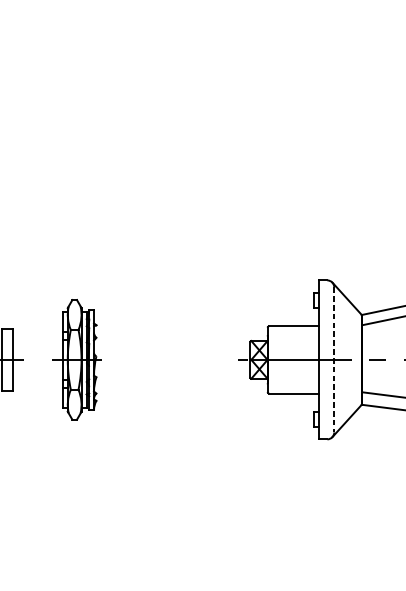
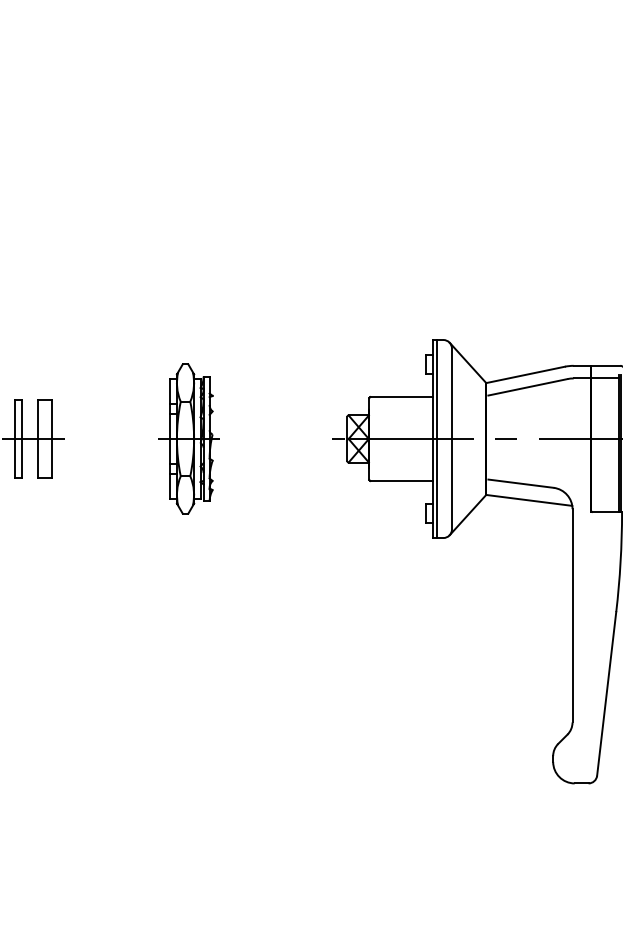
part: (77, 359) -> (188, 438), moved
line: (321, 360) -> (436, 439), added
line: (334, 360) -> (452, 439), dashed -> solid

